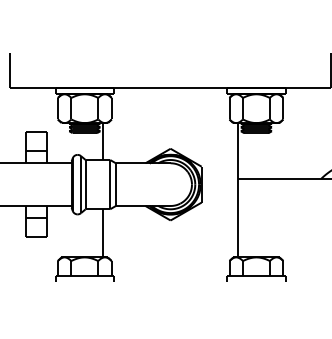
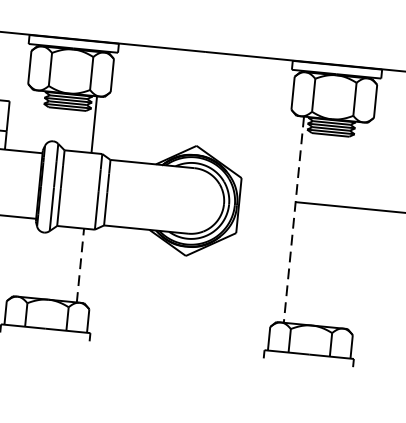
line: (238, 190) -> (294, 220), solid -> dashed
line: (103, 233) -> (80, 265), solid -> dashed

